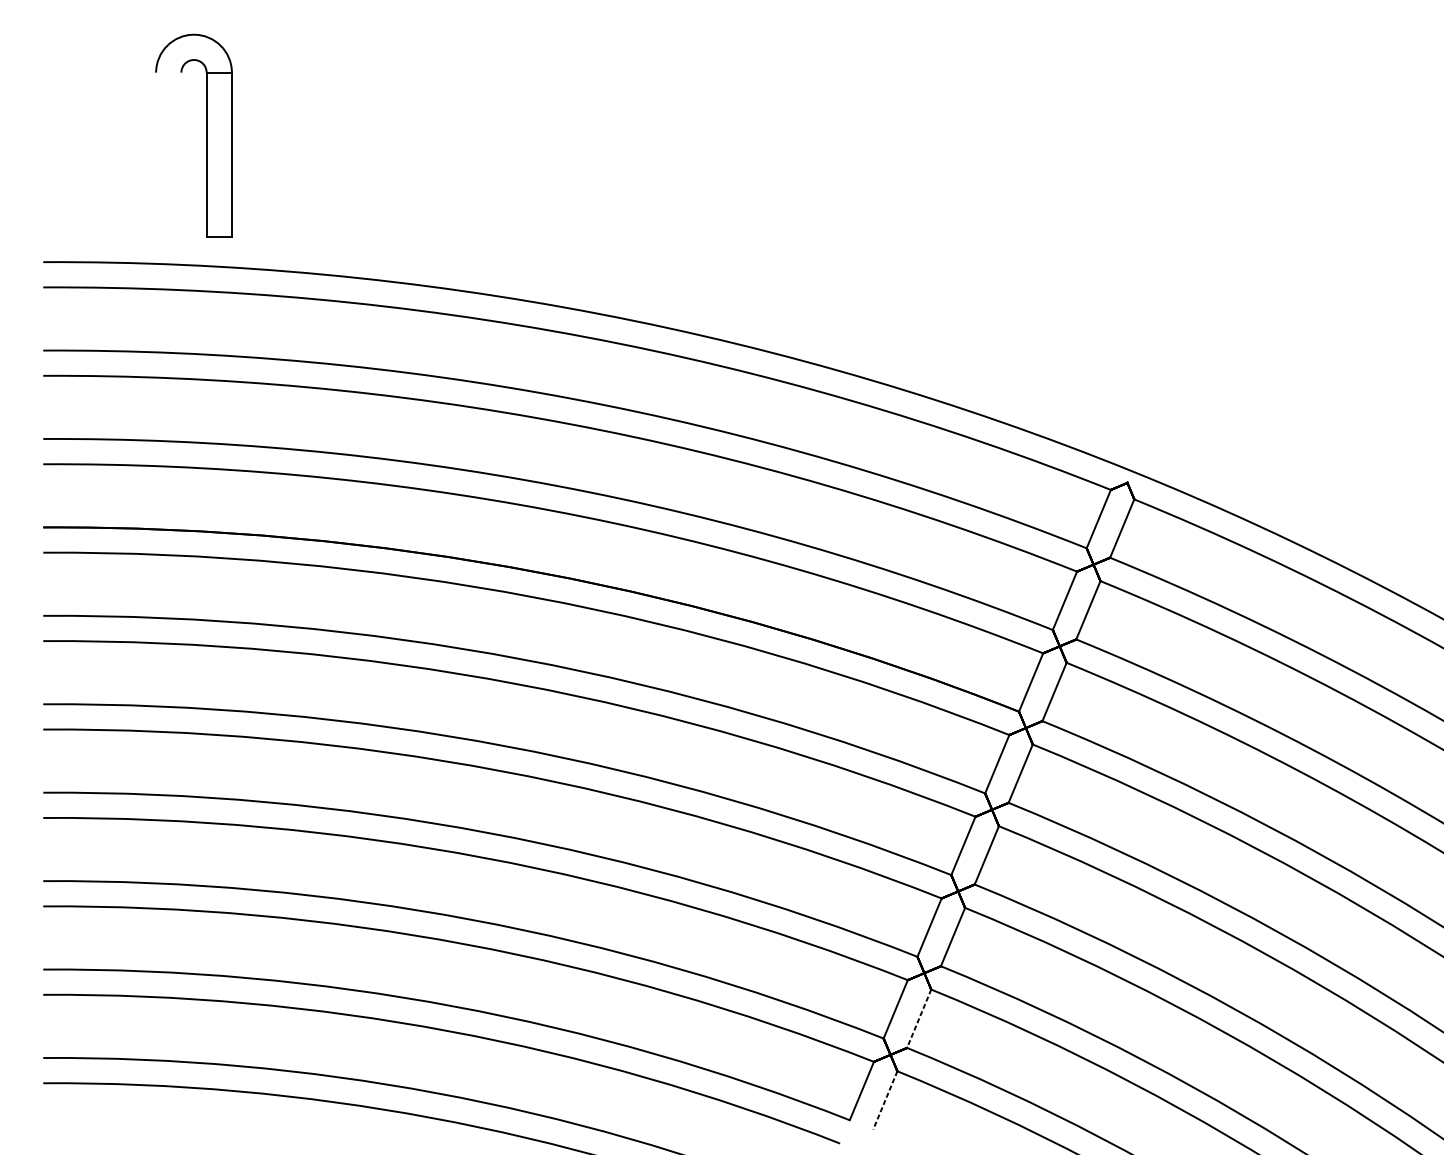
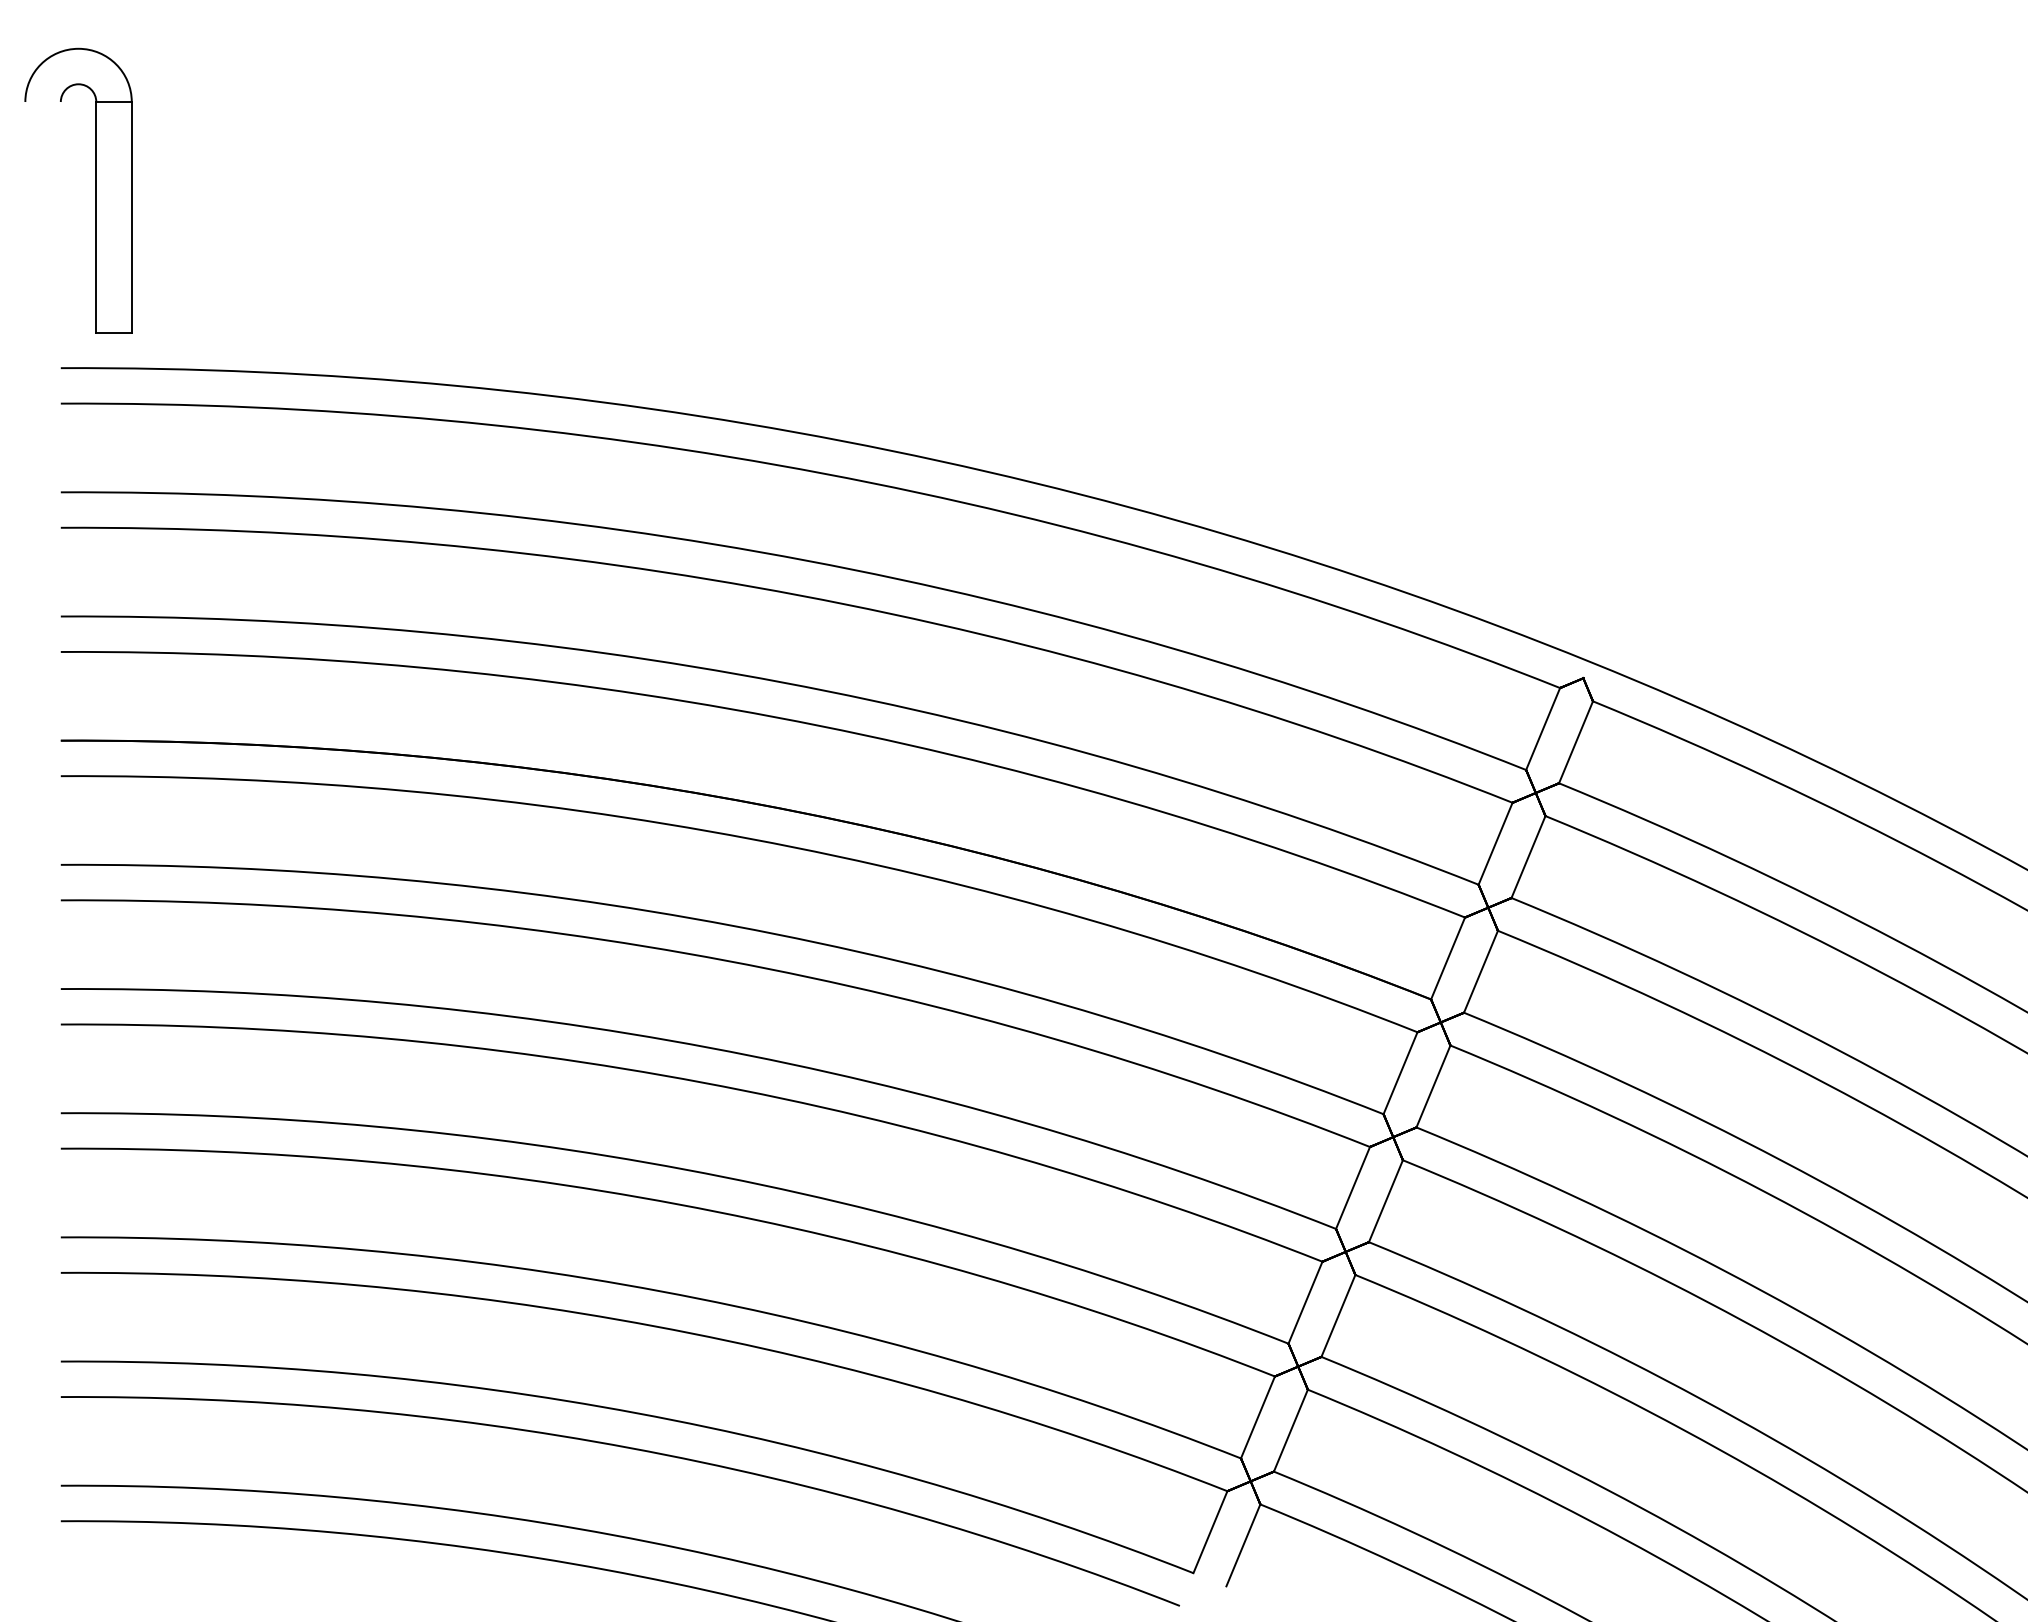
part: (206, 135) -> (95, 190), moved
line: (918, 1019) -> (1290, 1431), dashed -> solid
line: (885, 1100) -> (1243, 1545), dashed -> solid

